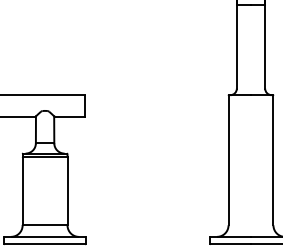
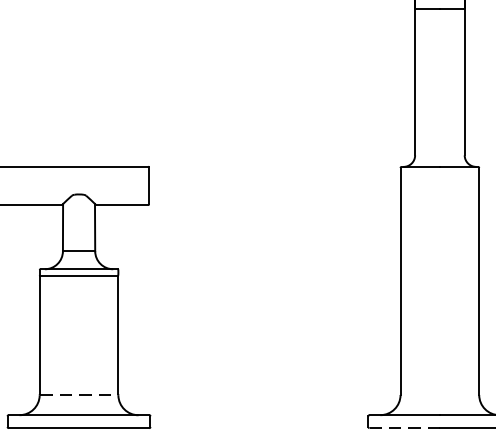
line: (45, 225) -> (79, 395), solid -> dashed
line: (231, 244) -> (405, 428), solid -> dashed

